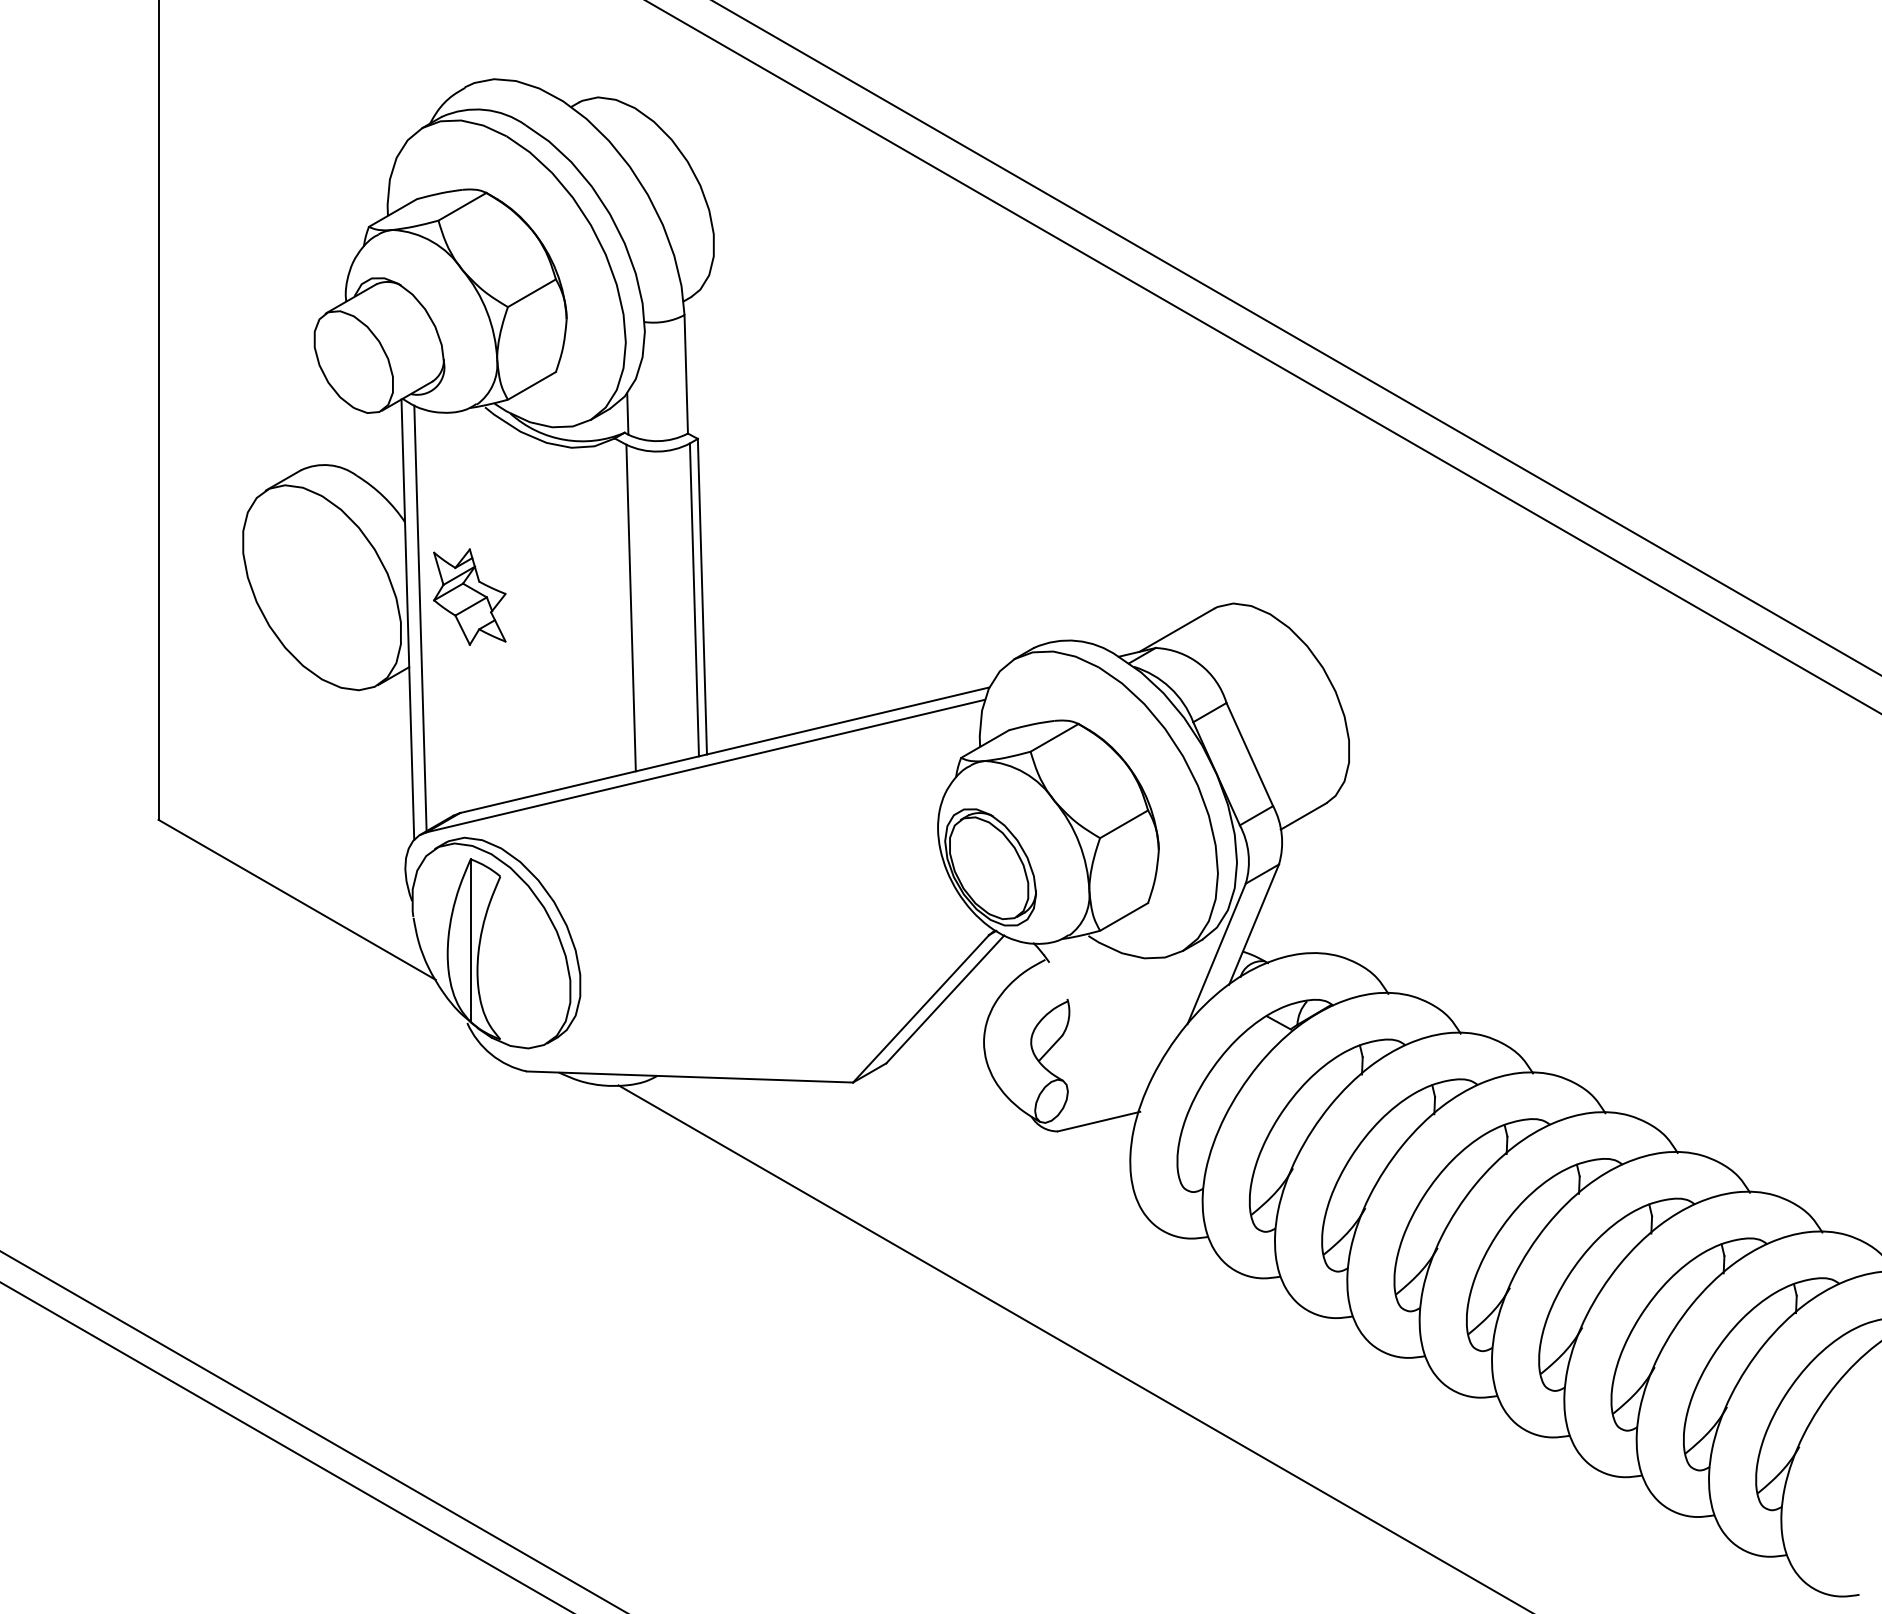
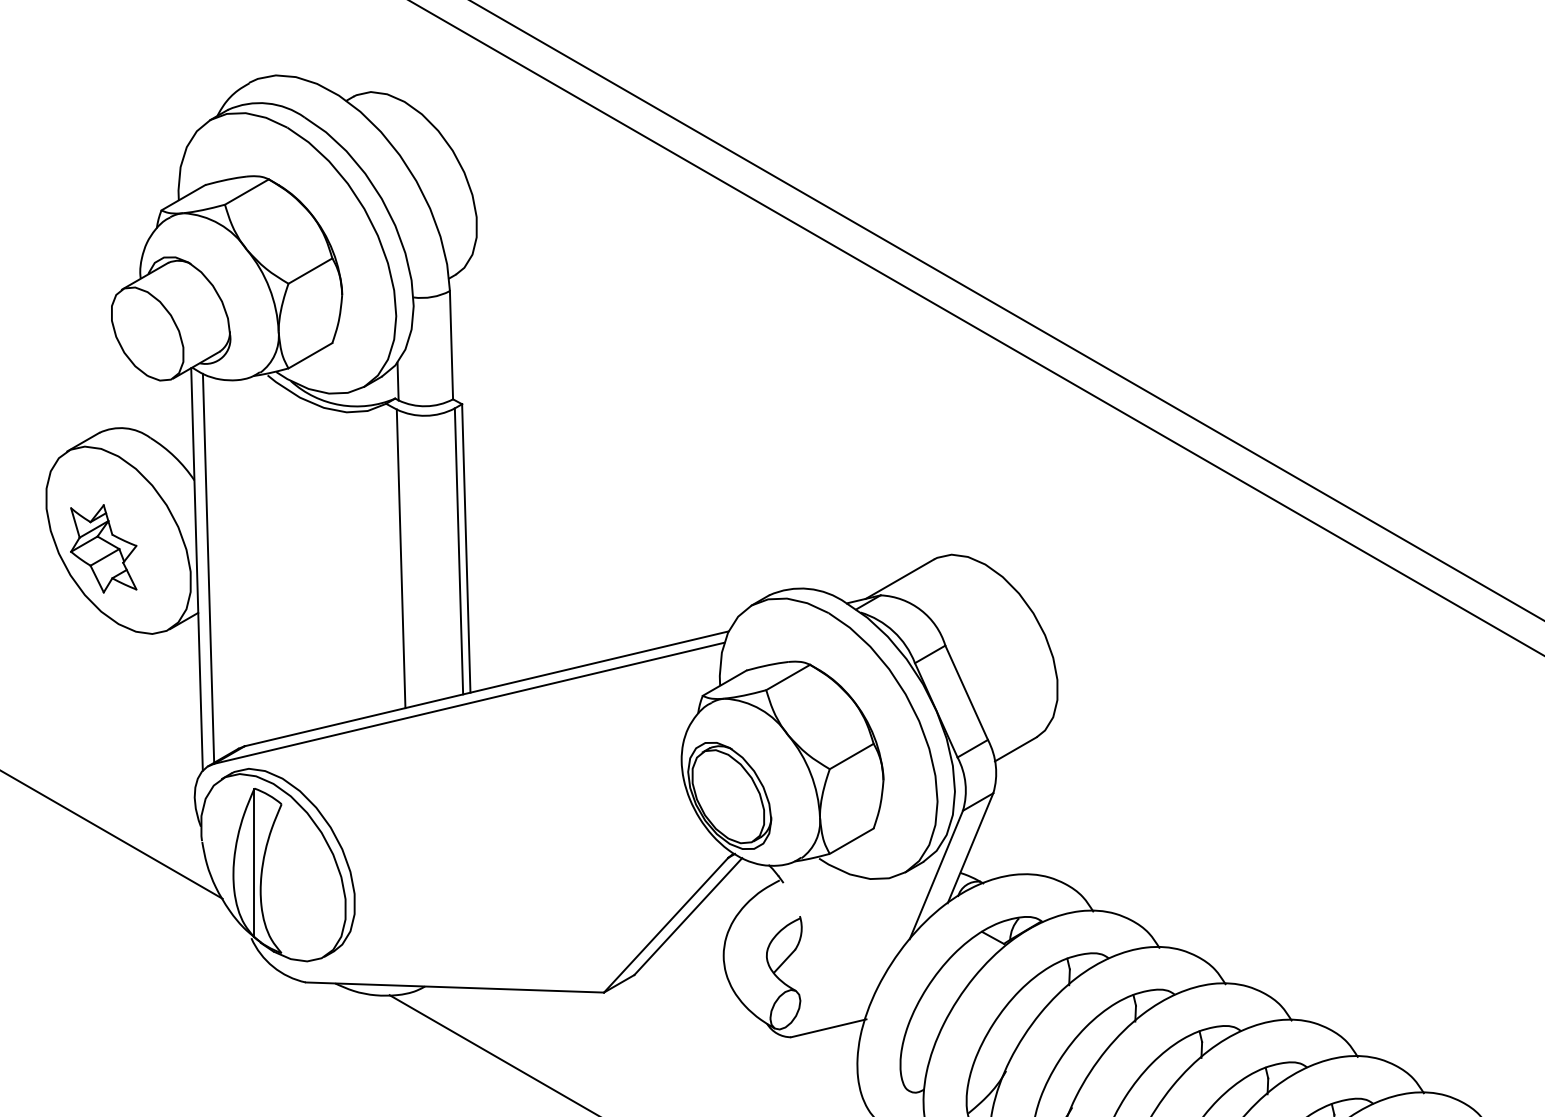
part: (469, 596) -> (103, 548), moved

